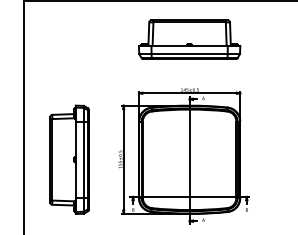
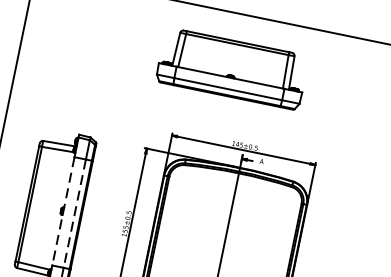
part: (189, 39) -> (232, 68), moved
line: (75, 160) -> (62, 212), solid -> dashed
line: (83, 160) -> (74, 214), solid -> dashed

